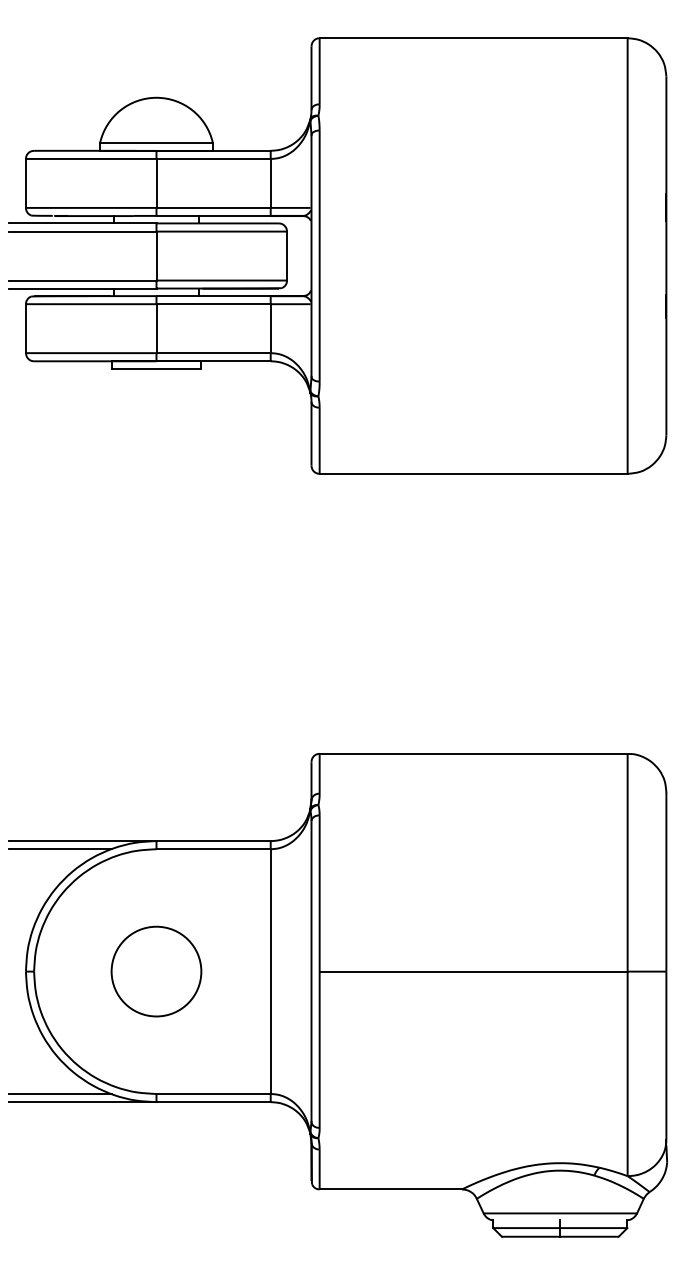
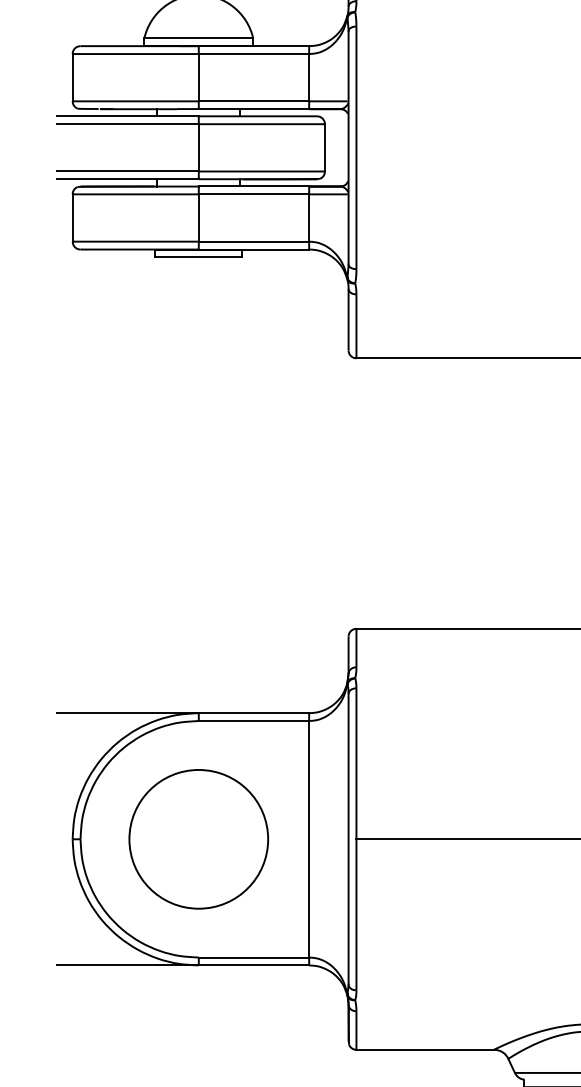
line: (60, 849) -> (106, 721), removed
circle: (156, 971) -> (198, 839), size x1.6
line: (60, 1093) -> (106, 957), removed

